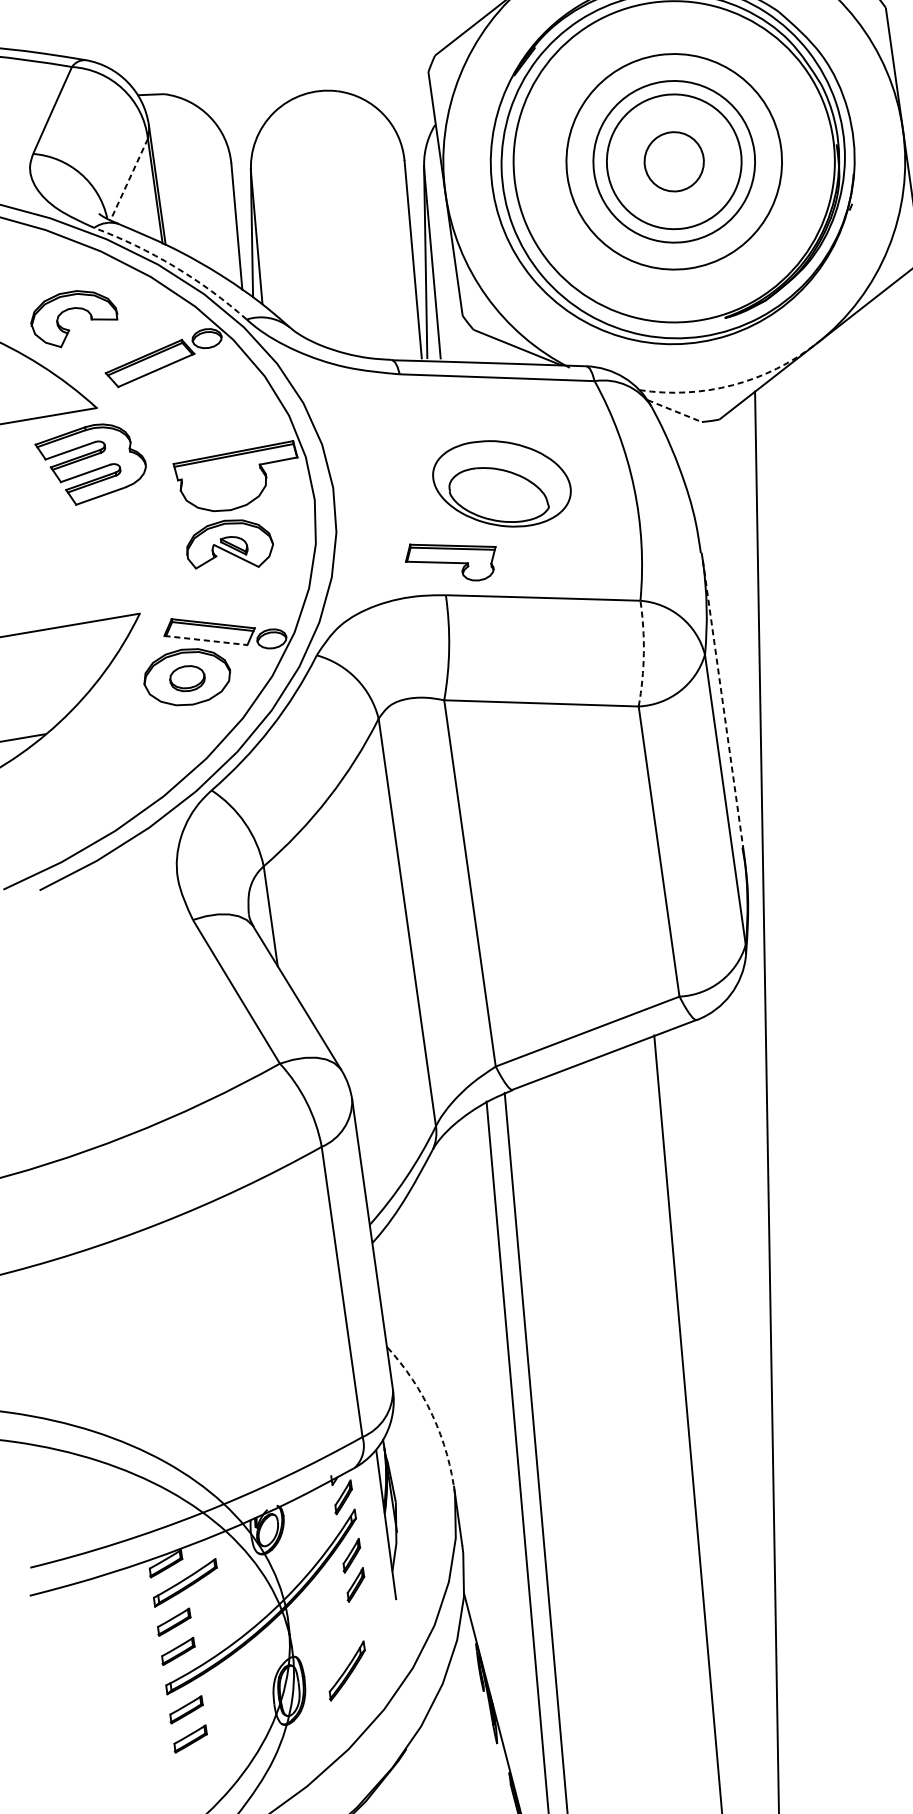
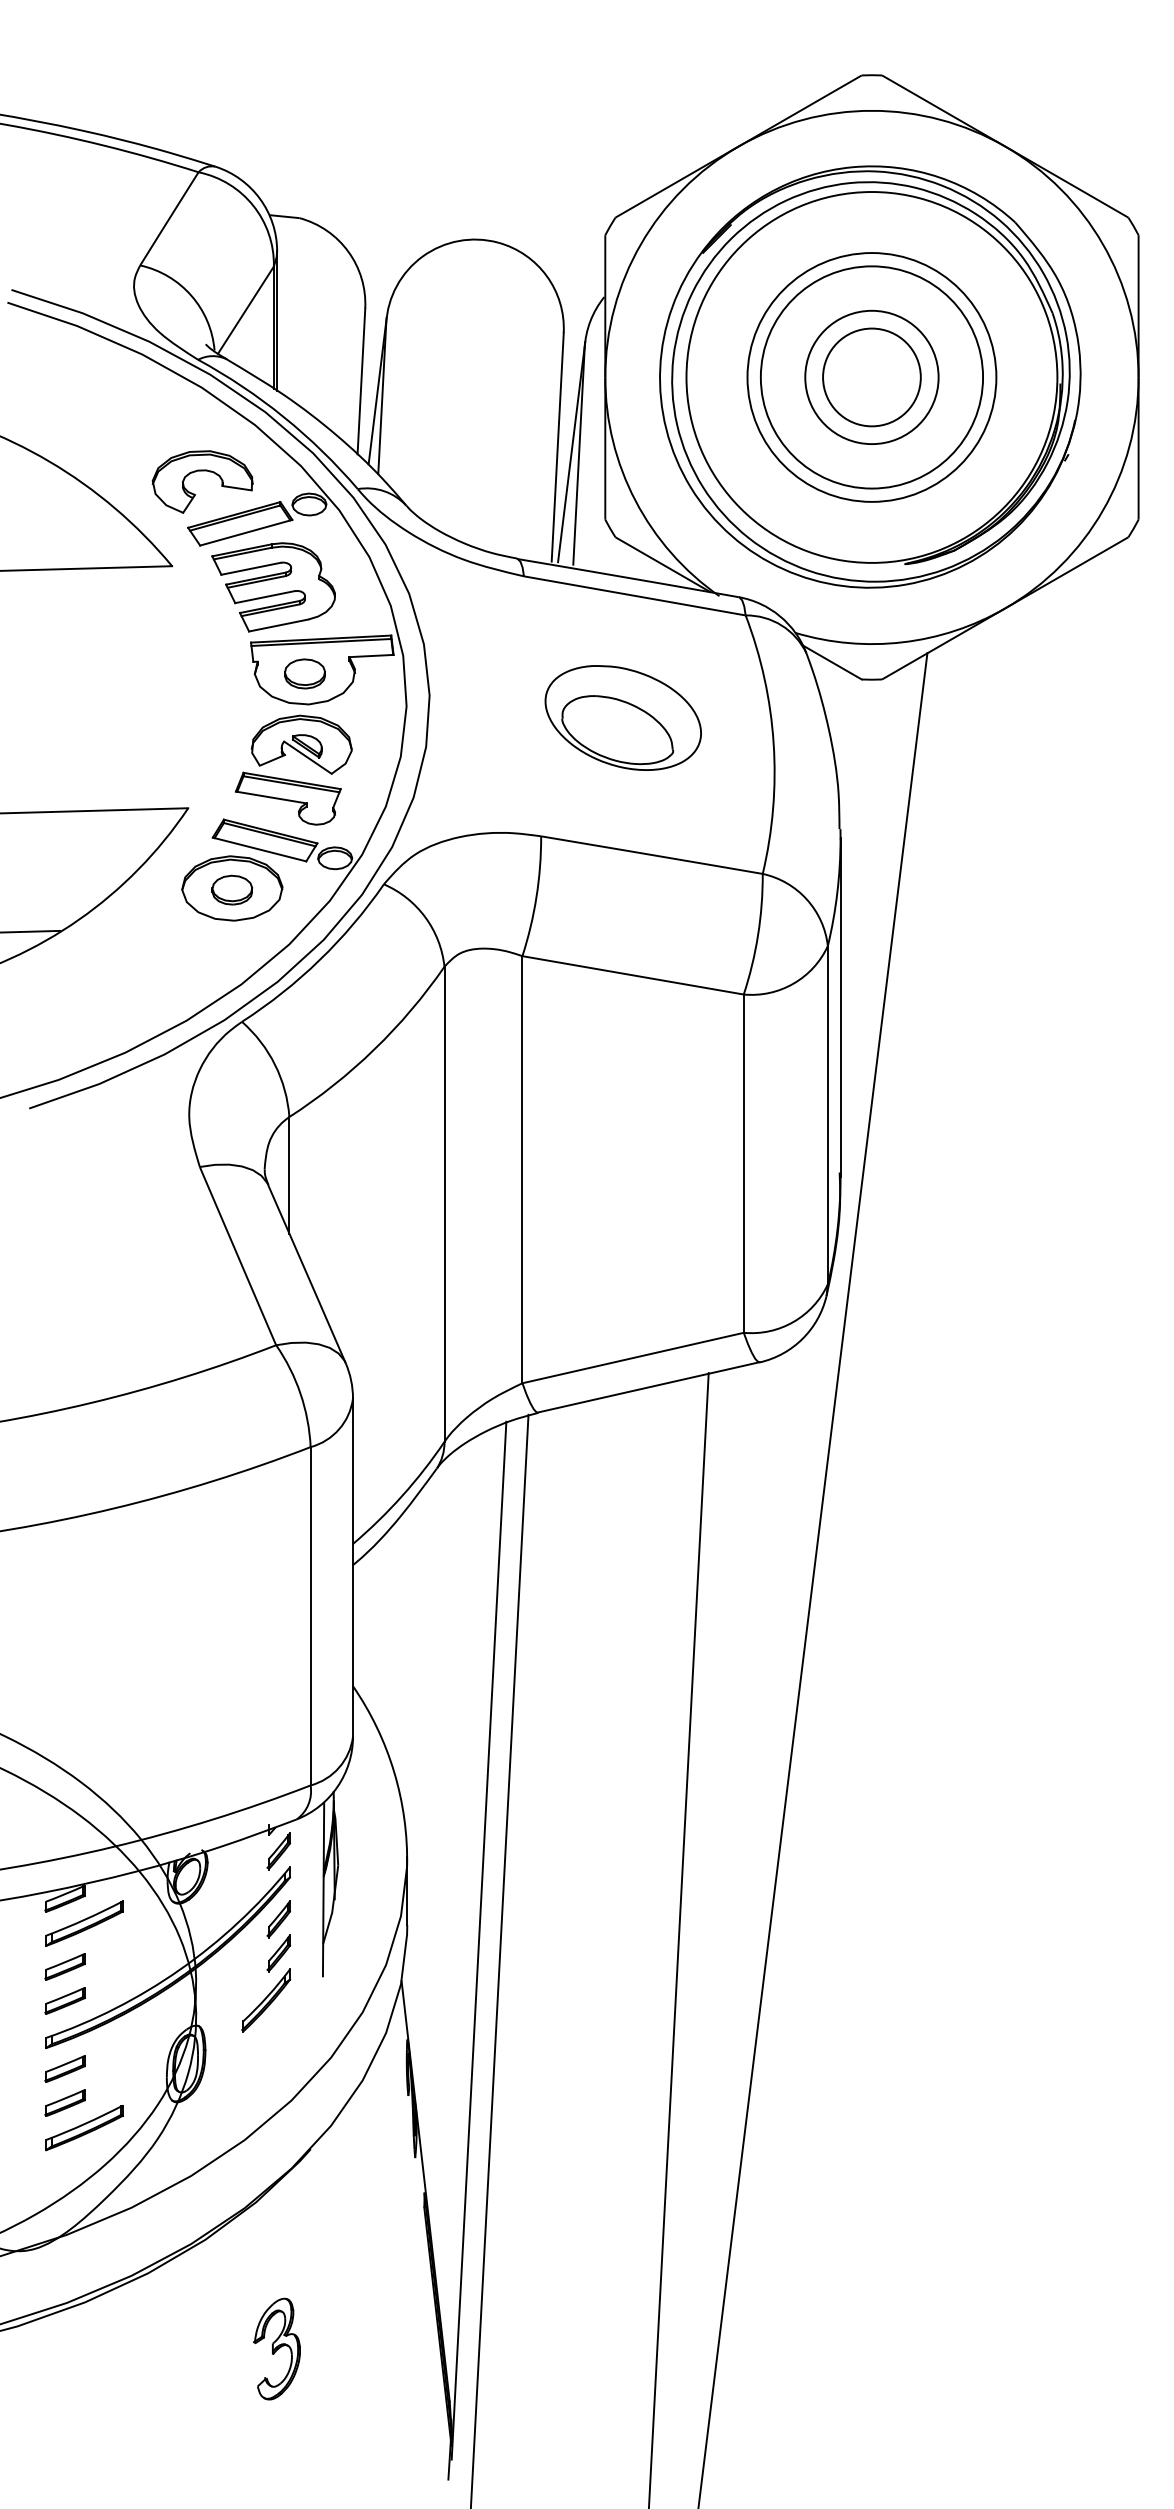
circle: (673, 161) -> (871, 377), size x0.71
circle: (673, 161) -> (871, 377), size x1.43
circle: (673, 161) -> (871, 377), size x1.43
line: (128, 179) -> (245, 310), dashed -> solid
arc: (174, 267) -> (283, 417), dashed -> solid
part: (72, 309) -> (202, 471), moved
arc: (732, 385) -> (902, 642), dashed -> solid
line: (674, 411) -> (832, 662), dashed -> solid
part: (91, 464) -> (273, 587), moved
part: (223, 484) -> (304, 673), added
part: (451, 561) -> (288, 798), moved
line: (206, 640) -> (260, 849), dashed -> solid
arc: (644, 653) -> (758, 934), dashed -> solid
line: (723, 705) -> (840, 1007), dashed -> solid
arc: (432, 1415) -> (394, 1772), dashed -> solid
part: (347, 1671) -> (266, 2000), moved
part: (209, 1758) -> (84, 2128), added

